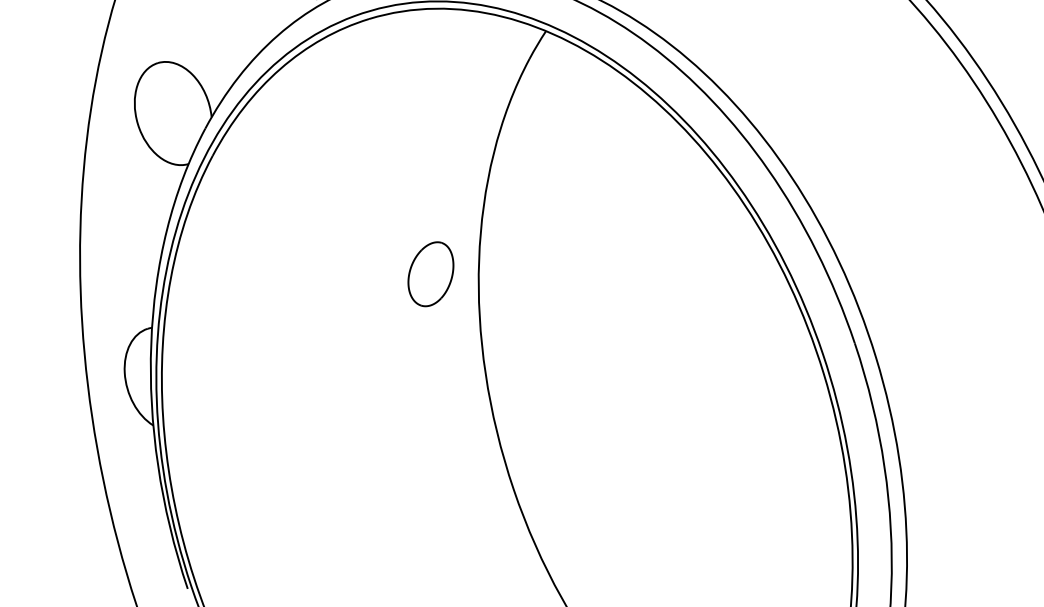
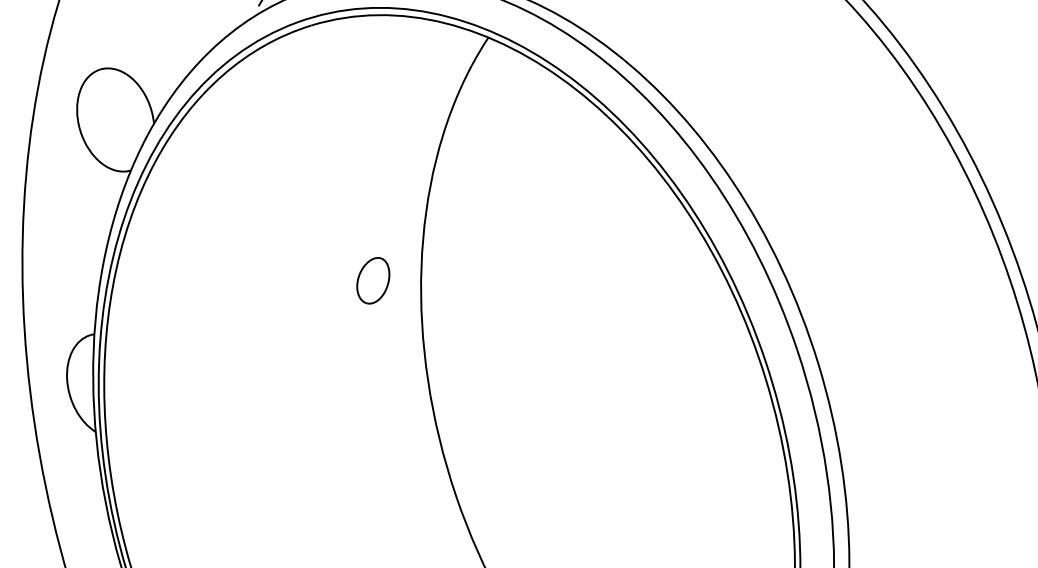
part: (430, 274) -> (372, 280), size x0.71

